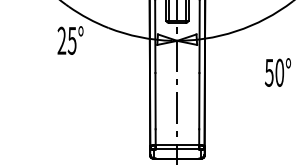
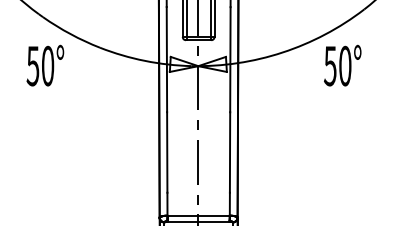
text: (66, 40) -> (39, 65), 25° -> 50°
text: (277, 72) -> (342, 65), moved

